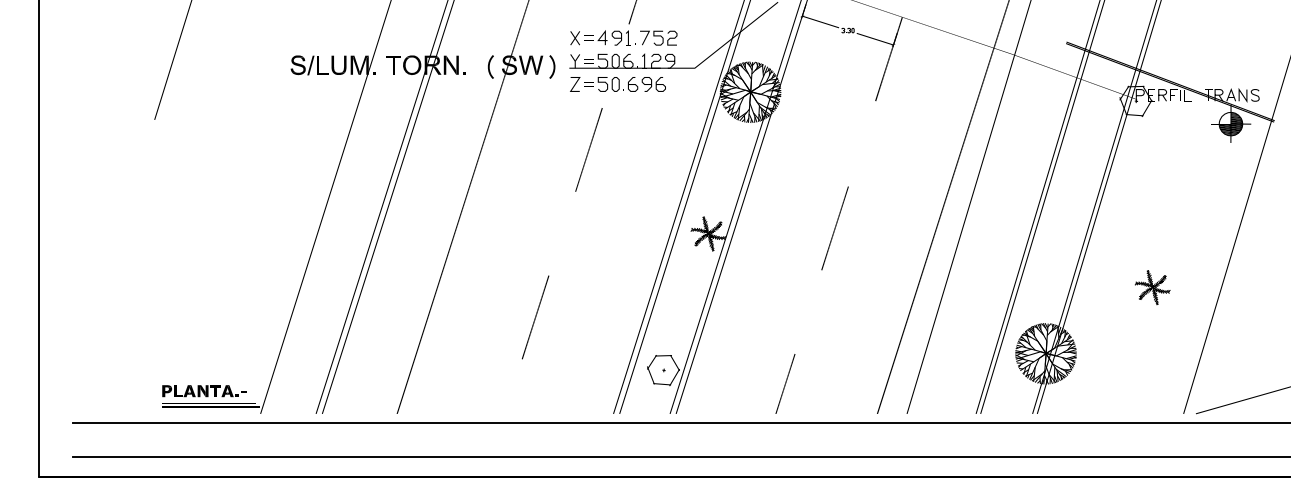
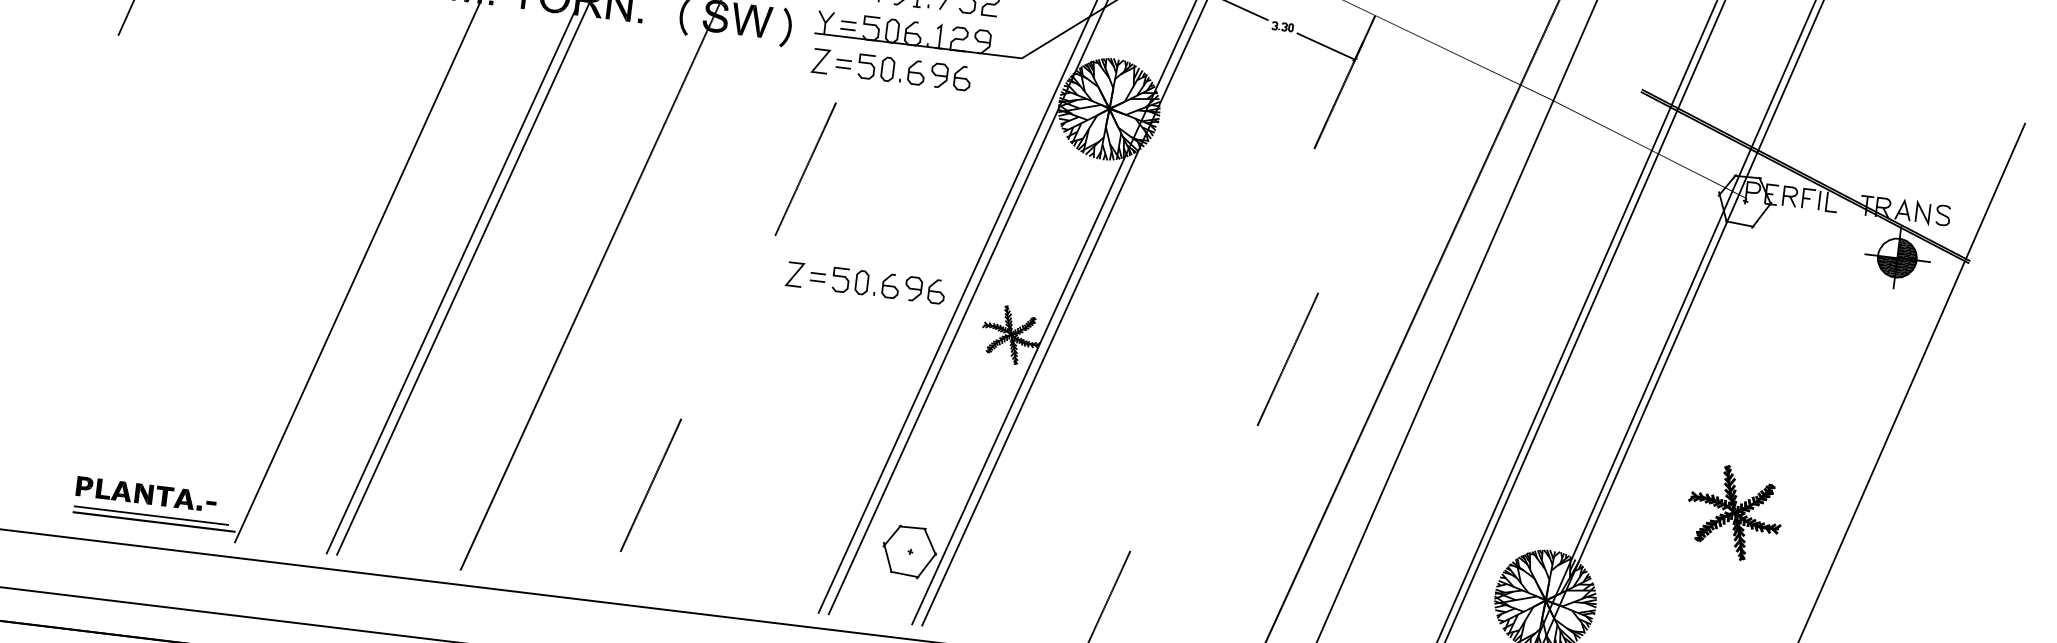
line: (588, 149) -> (804, 168), moved
part: (617, 213) -> (864, 283), added
line: (834, 228) -> (1286, 359), moved
part: (1152, 287) -> (1734, 512), size x1.6
line: (535, 317) -> (650, 485), moved

